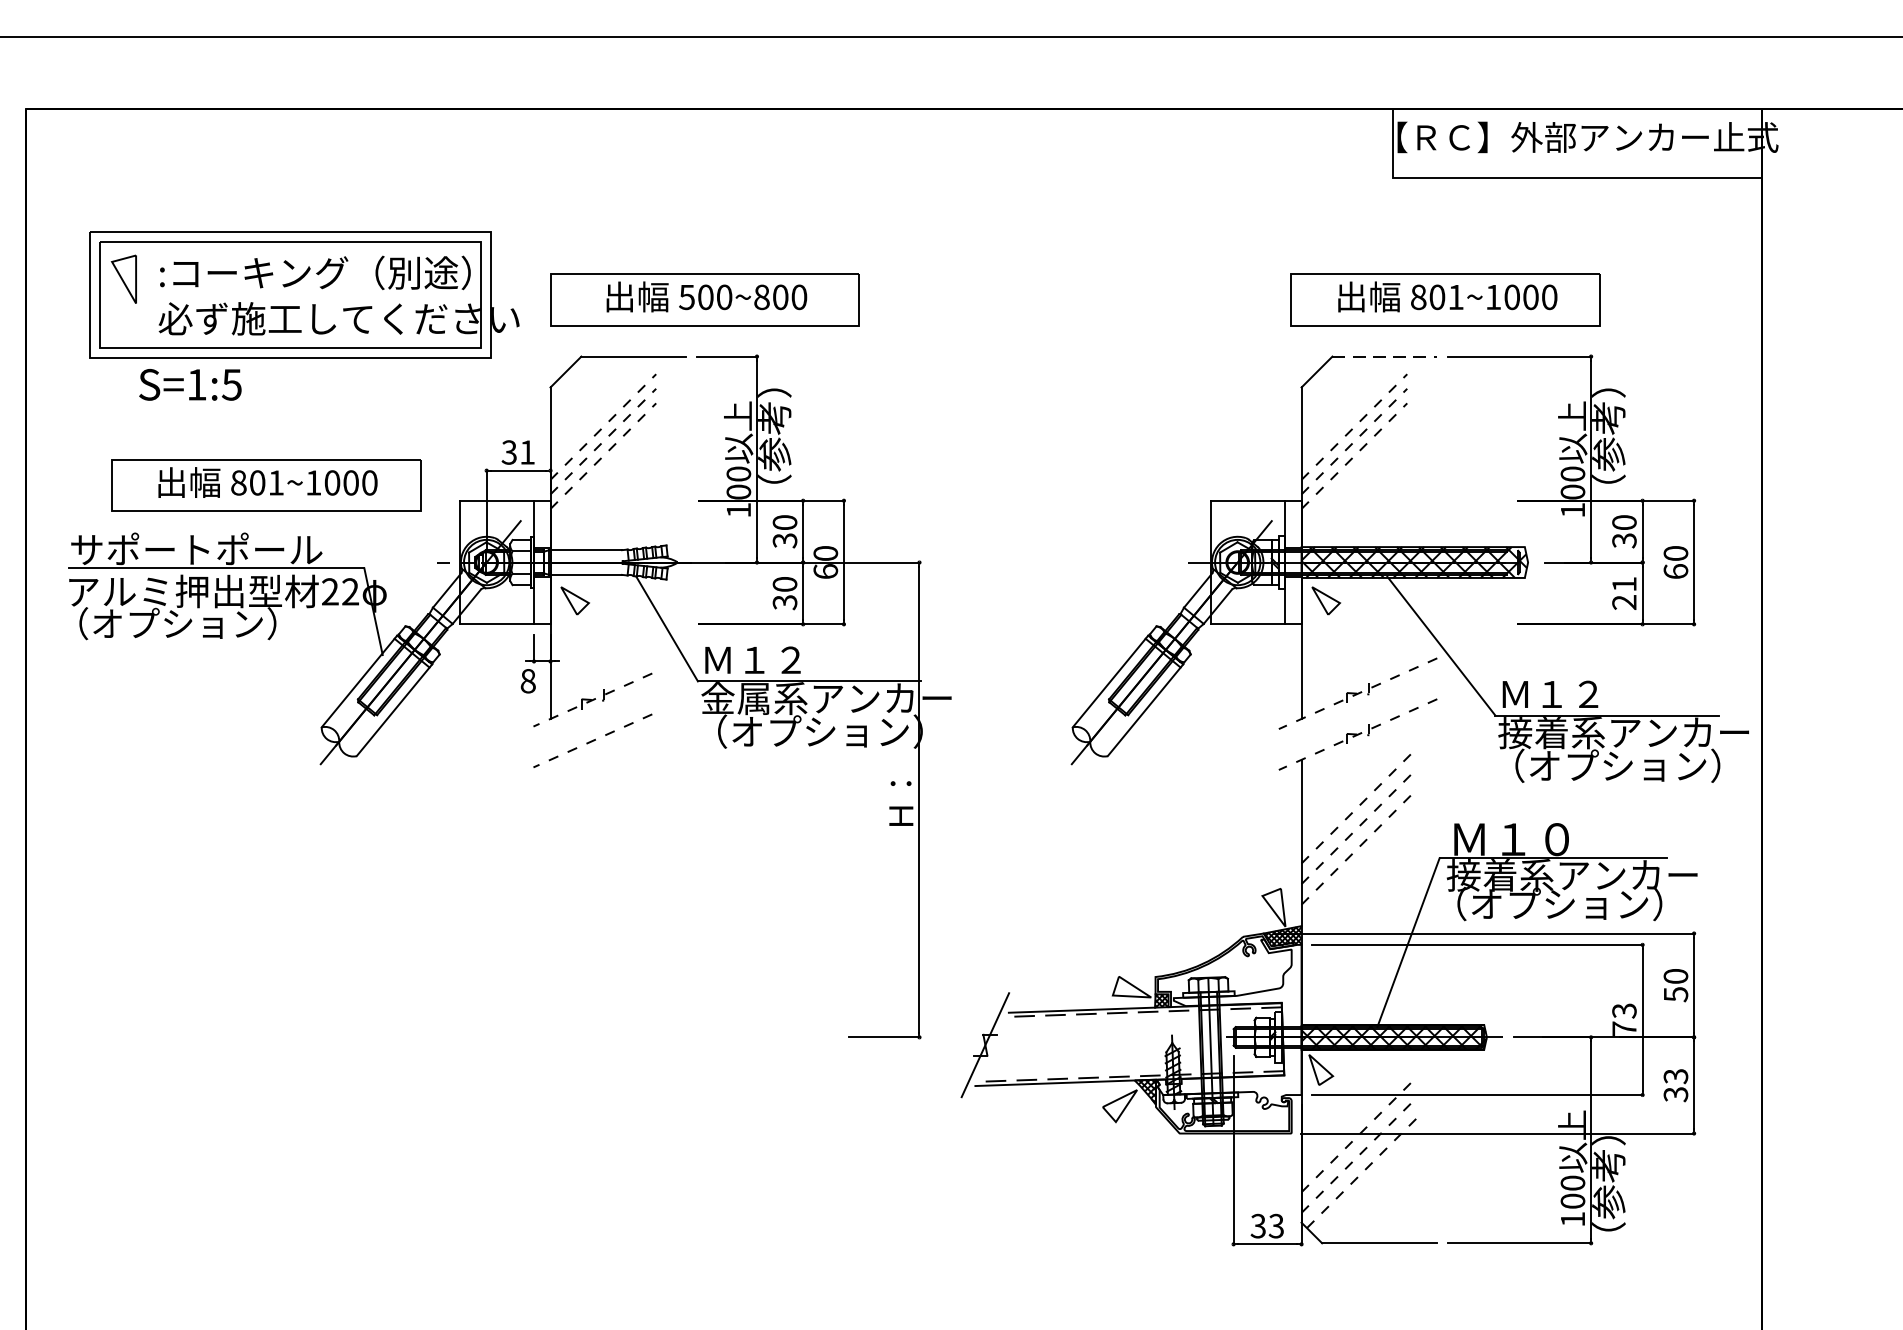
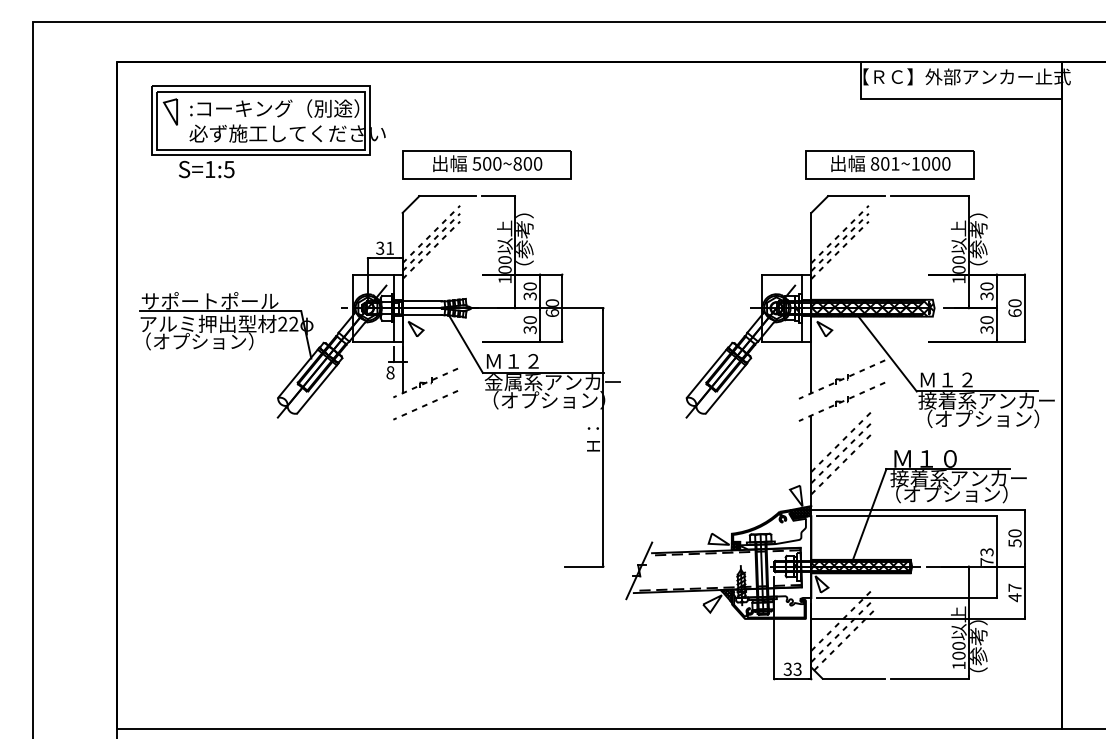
part: (304, 314) -> (268, 131), moved
line: (1384, 357) -> (856, 196), dashed -> solid
part: (265, 484) -> (247, 265), removed
text: (1623, 592) -> (986, 324), 21 -> 30
text: (1674, 1084) -> (1014, 592), 33 -> 47

